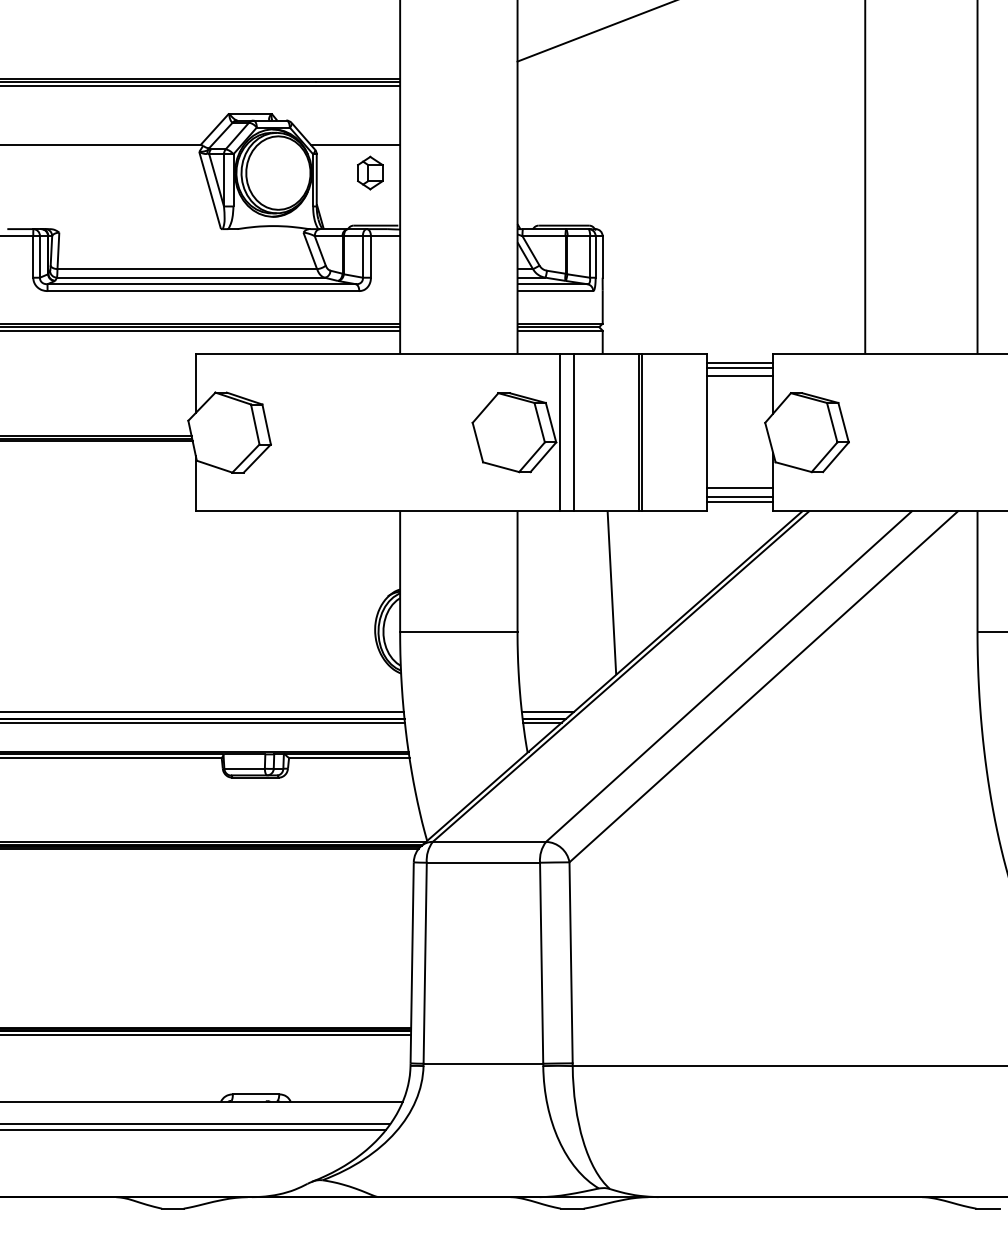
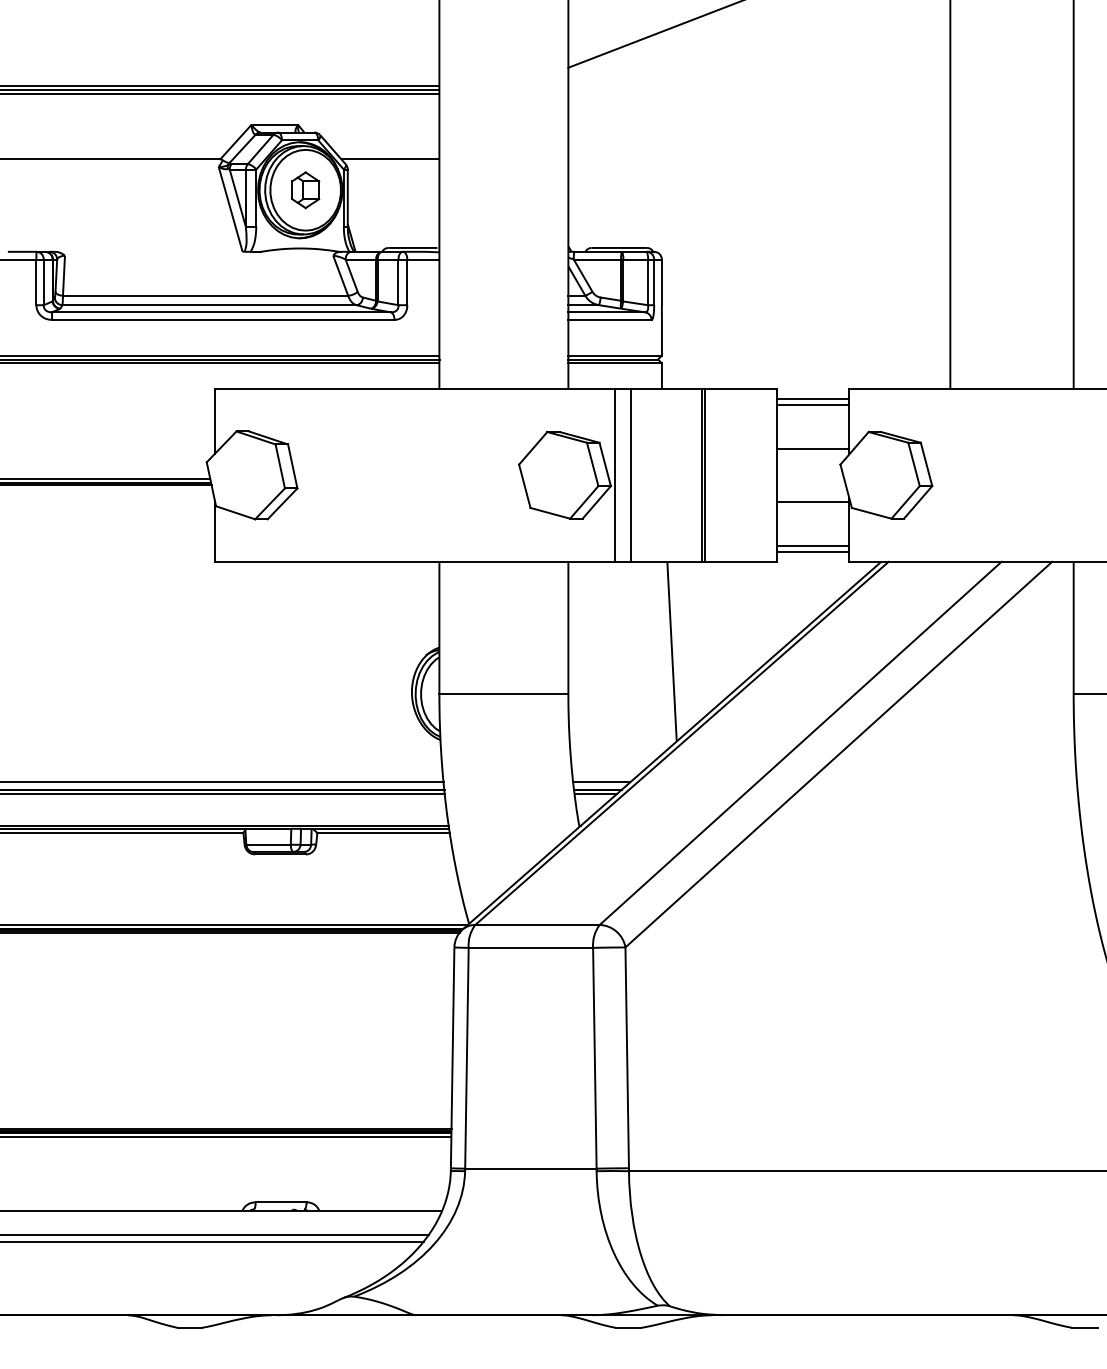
part: (370, 173) -> (305, 190), moved
line: (739, 376) -> (812, 448), moved
line: (739, 488) -> (812, 502), moved

